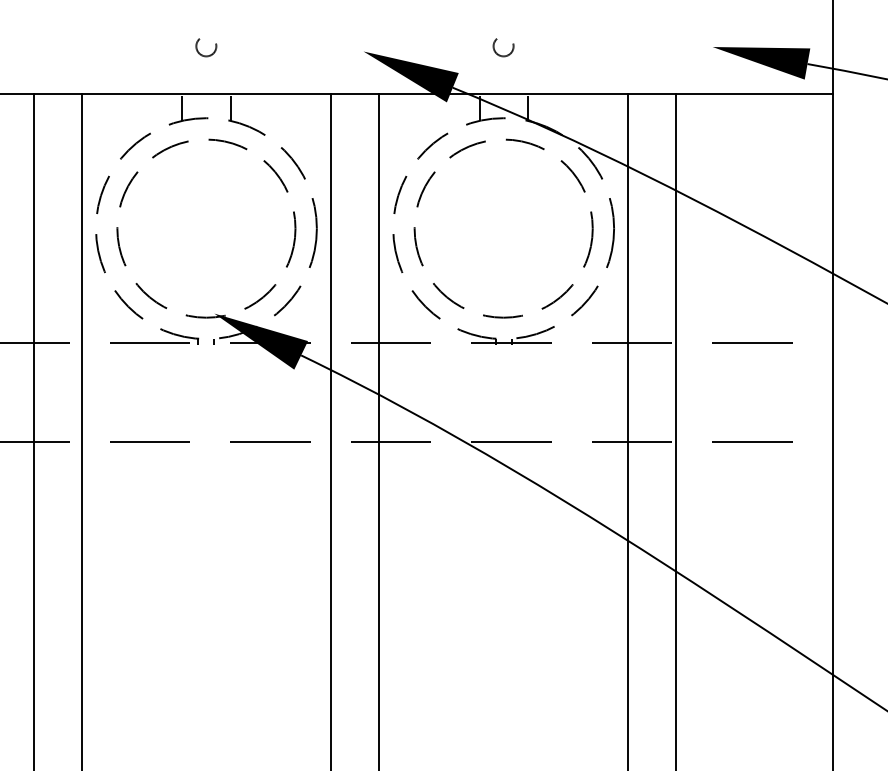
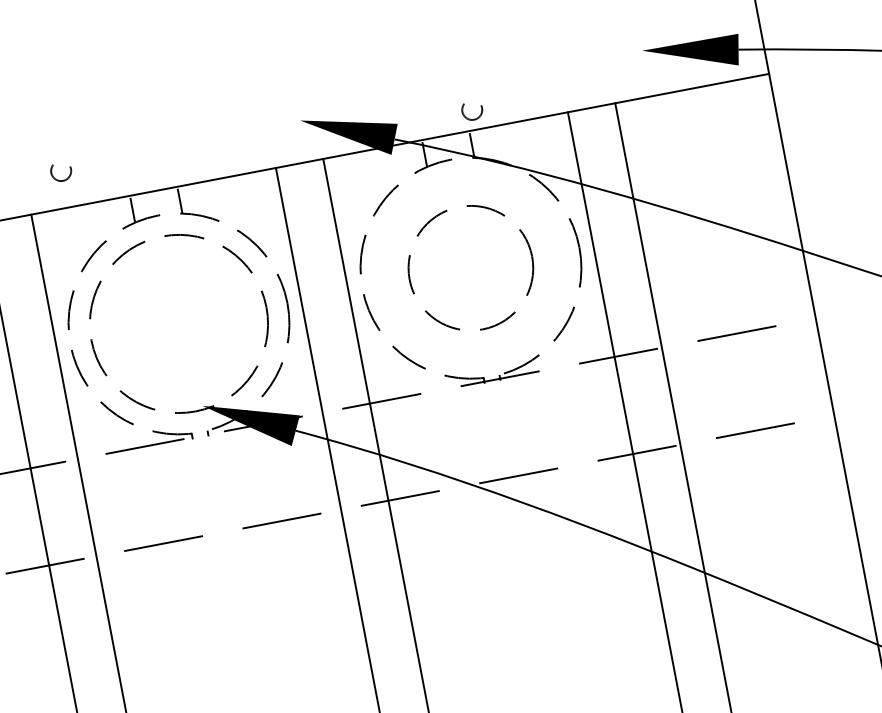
circle: (206, 47) -> (61, 172), moved
circle: (503, 47) -> (472, 111), moved
circle: (503, 228) -> (470, 268), size x0.7

